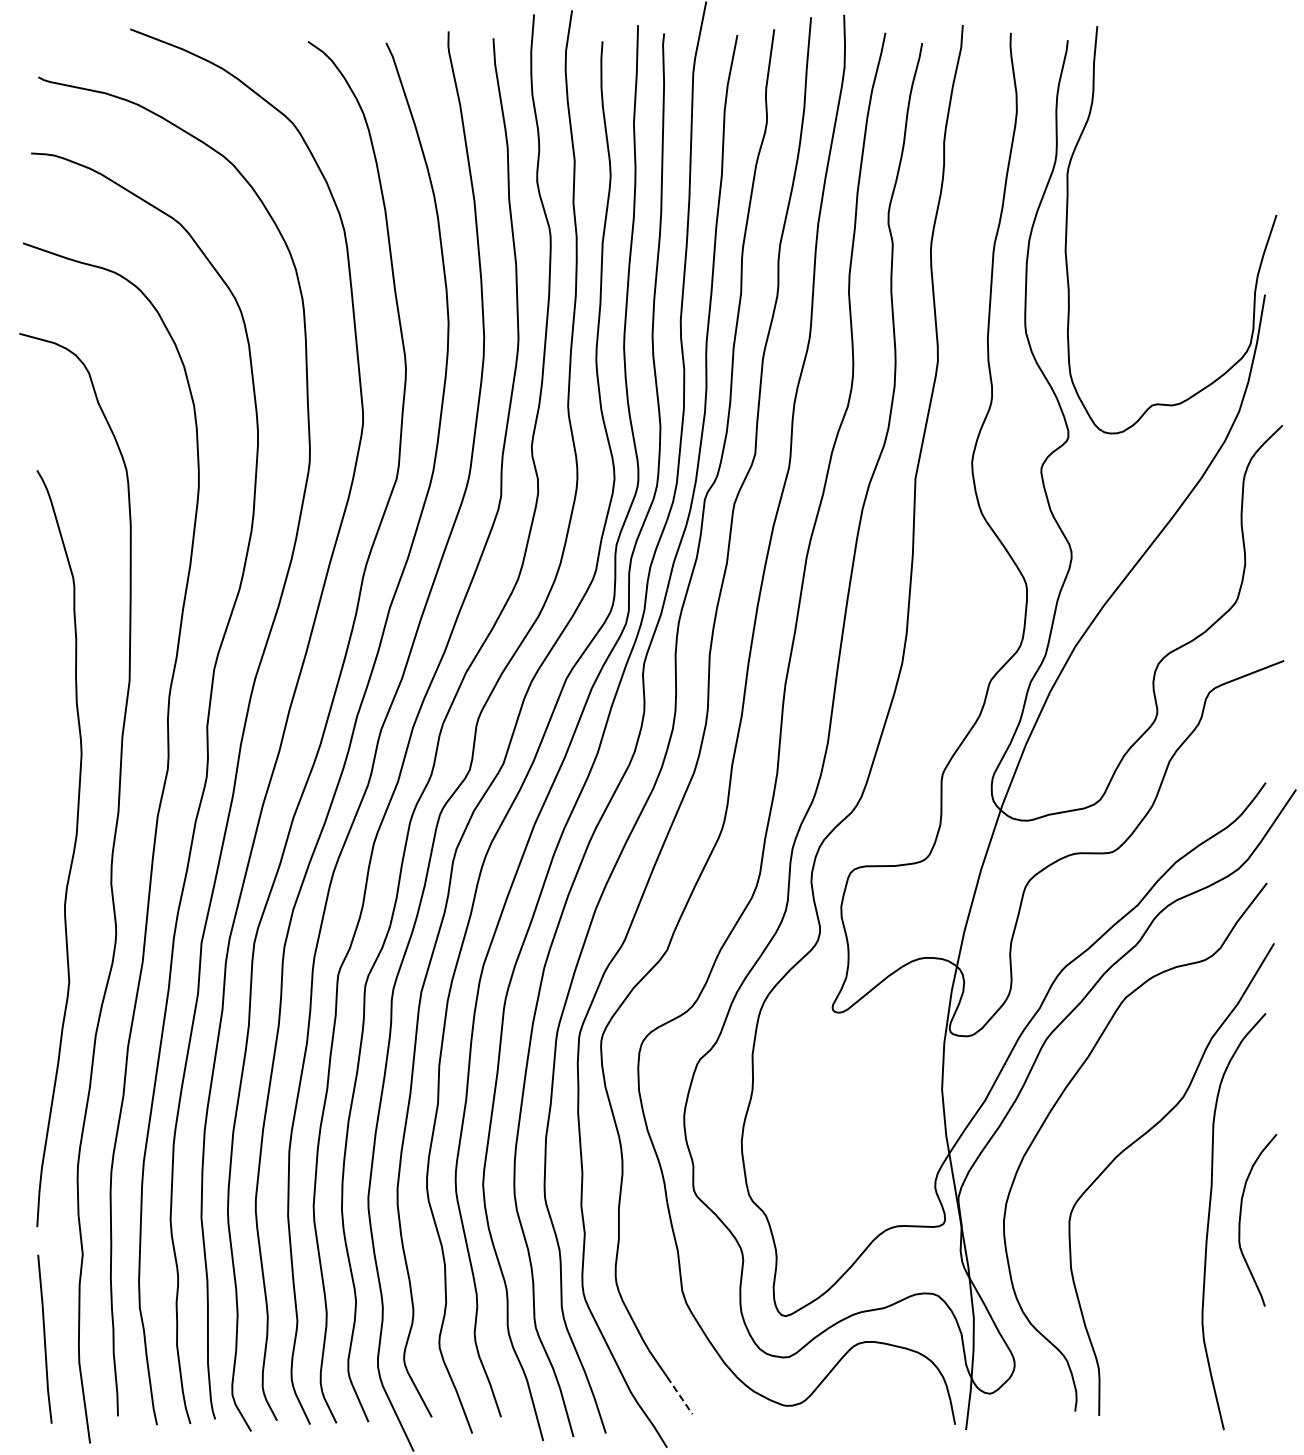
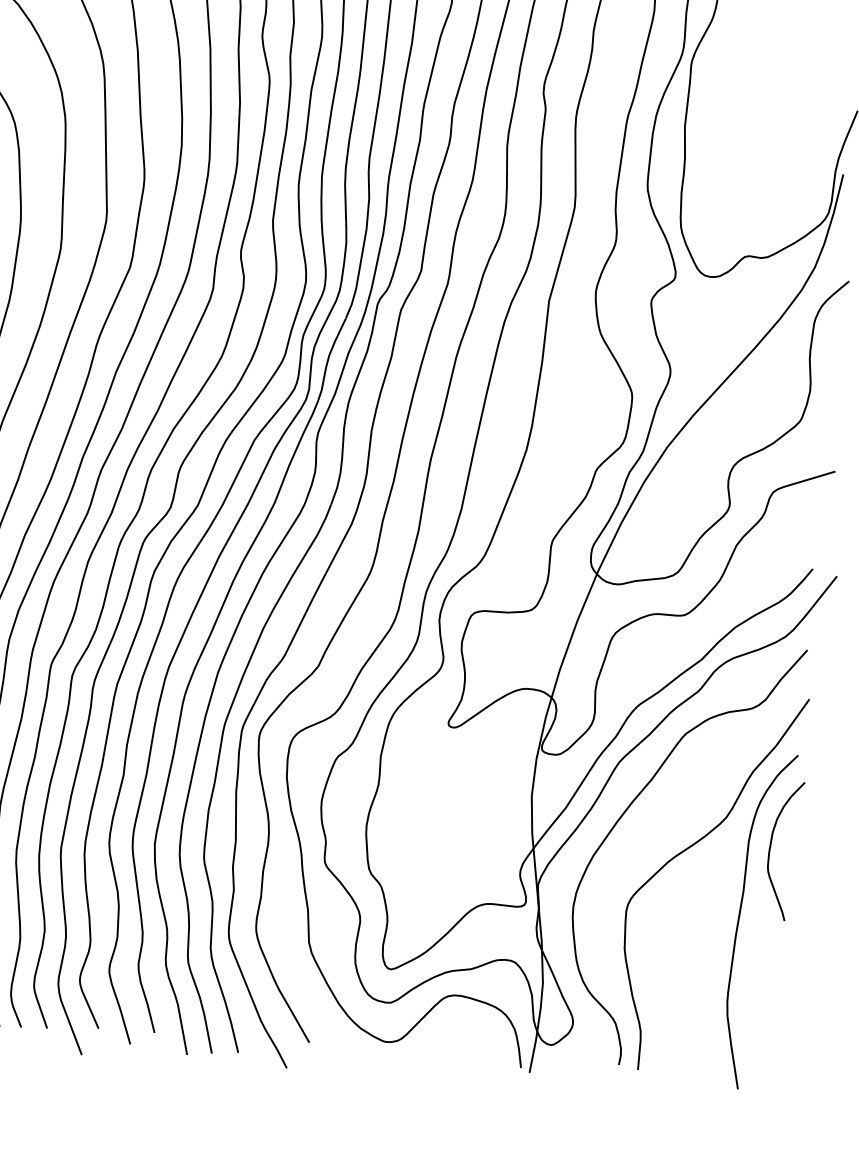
curve: (1241, 1216) -> (771, 846), moved
line: (679, 1395) -> (300, 1026), dashed -> solid

